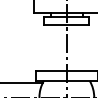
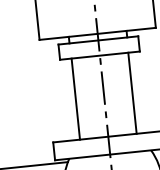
line: (50, 47) -> (74, 98), added
line: (82, 47) -> (131, 92), added

